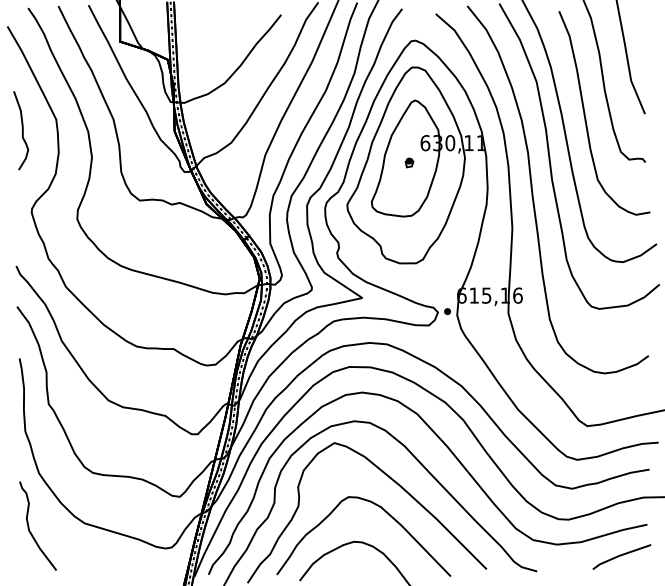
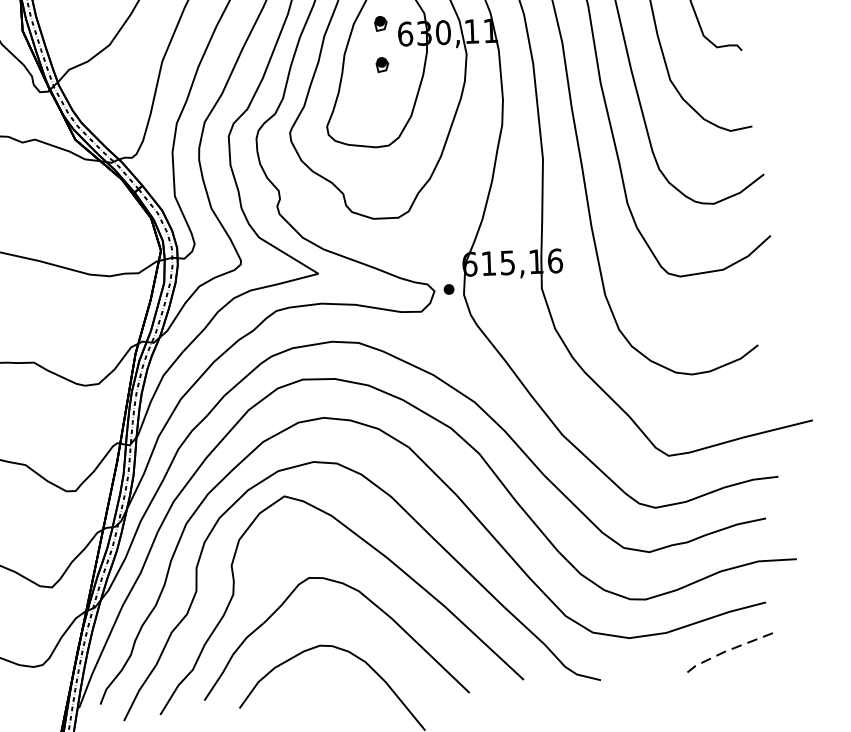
part: (409, 135) -> (380, 23), added
line: (619, 555) -> (725, 651), solid -> dashed

